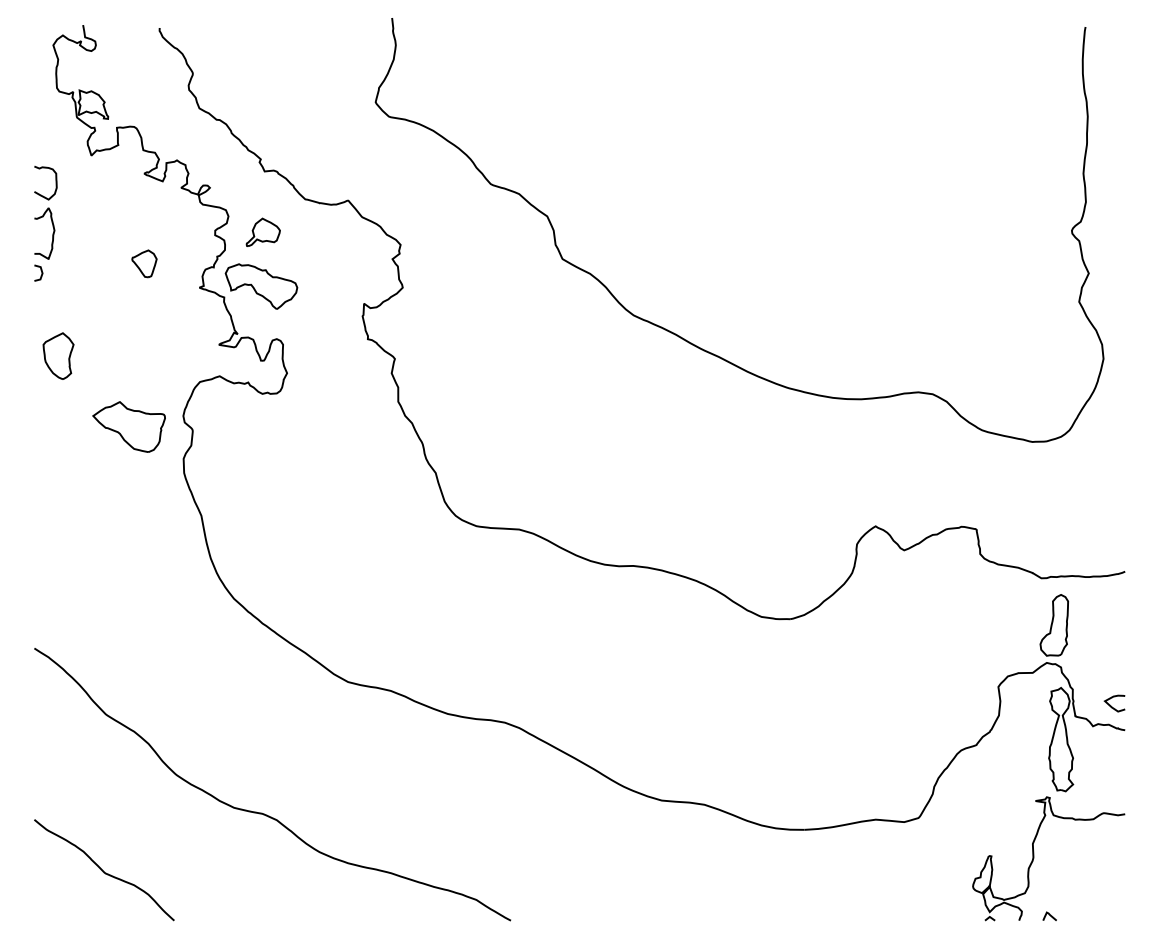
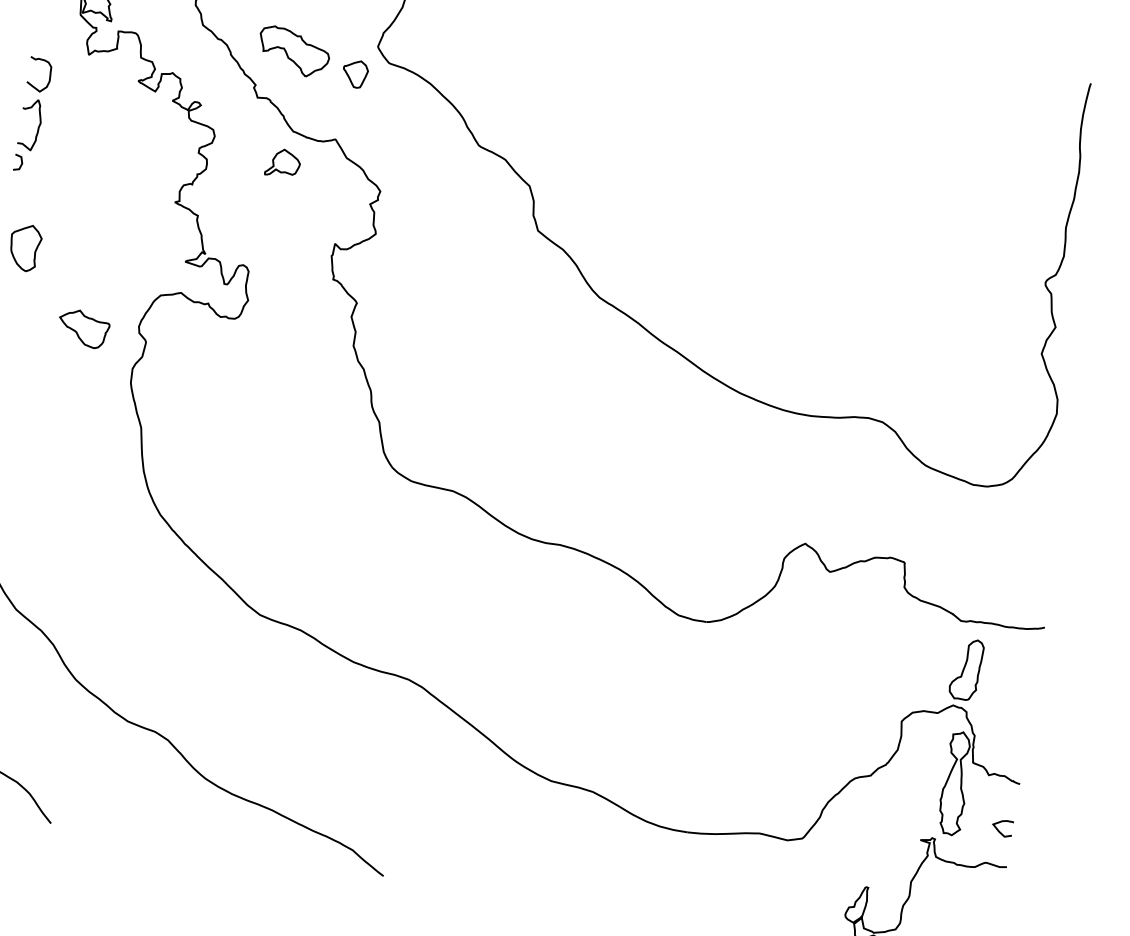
part: (262, 231) -> (282, 162), moved
part: (144, 263) -> (355, 73), moved
part: (261, 286) -> (294, 51), moved
part: (128, 426) -> (83, 328), size x0.7
curve: (1111, 705) -> (999, 829), moved

